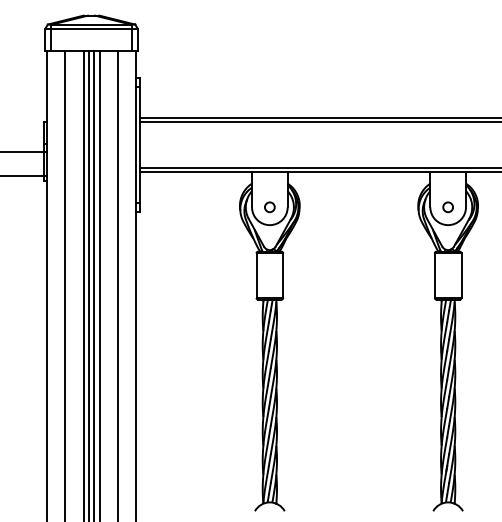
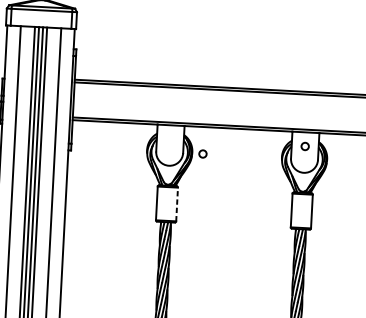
circle: (269, 207) -> (202, 154), moved
circle: (447, 207) -> (304, 146), moved
line: (283, 275) -> (177, 204), solid -> dashed

